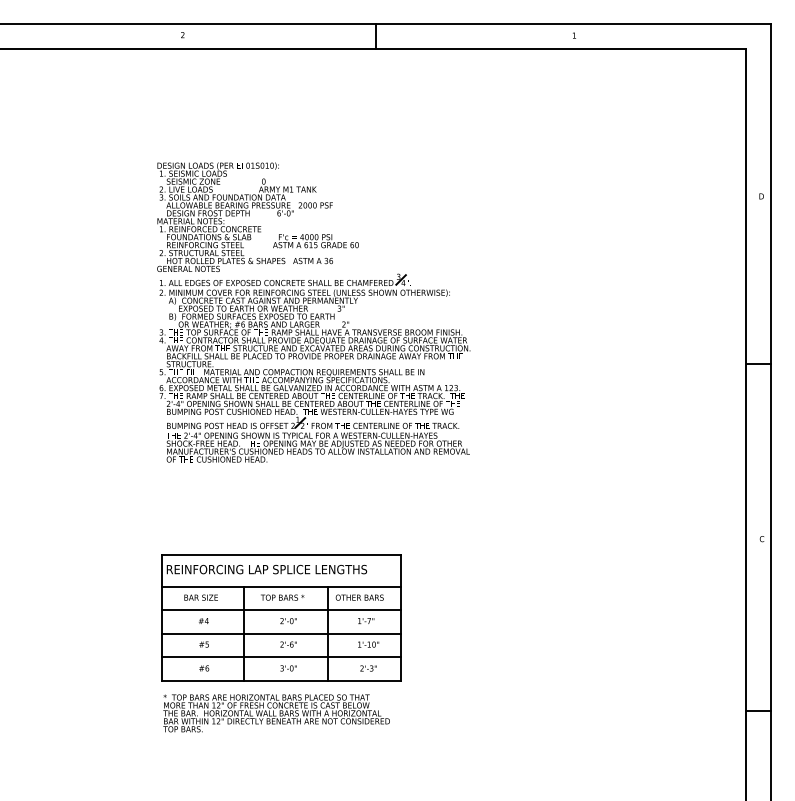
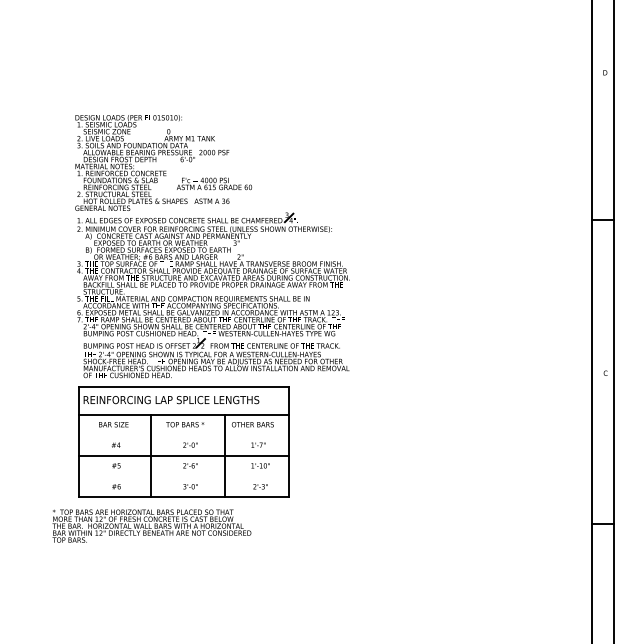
part: (313, 312) -> (212, 246), moved
line: (281, 610) -> (184, 435), removed
line: (281, 657) -> (184, 477), removed
text: (276, 713) -> (151, 526), moved

